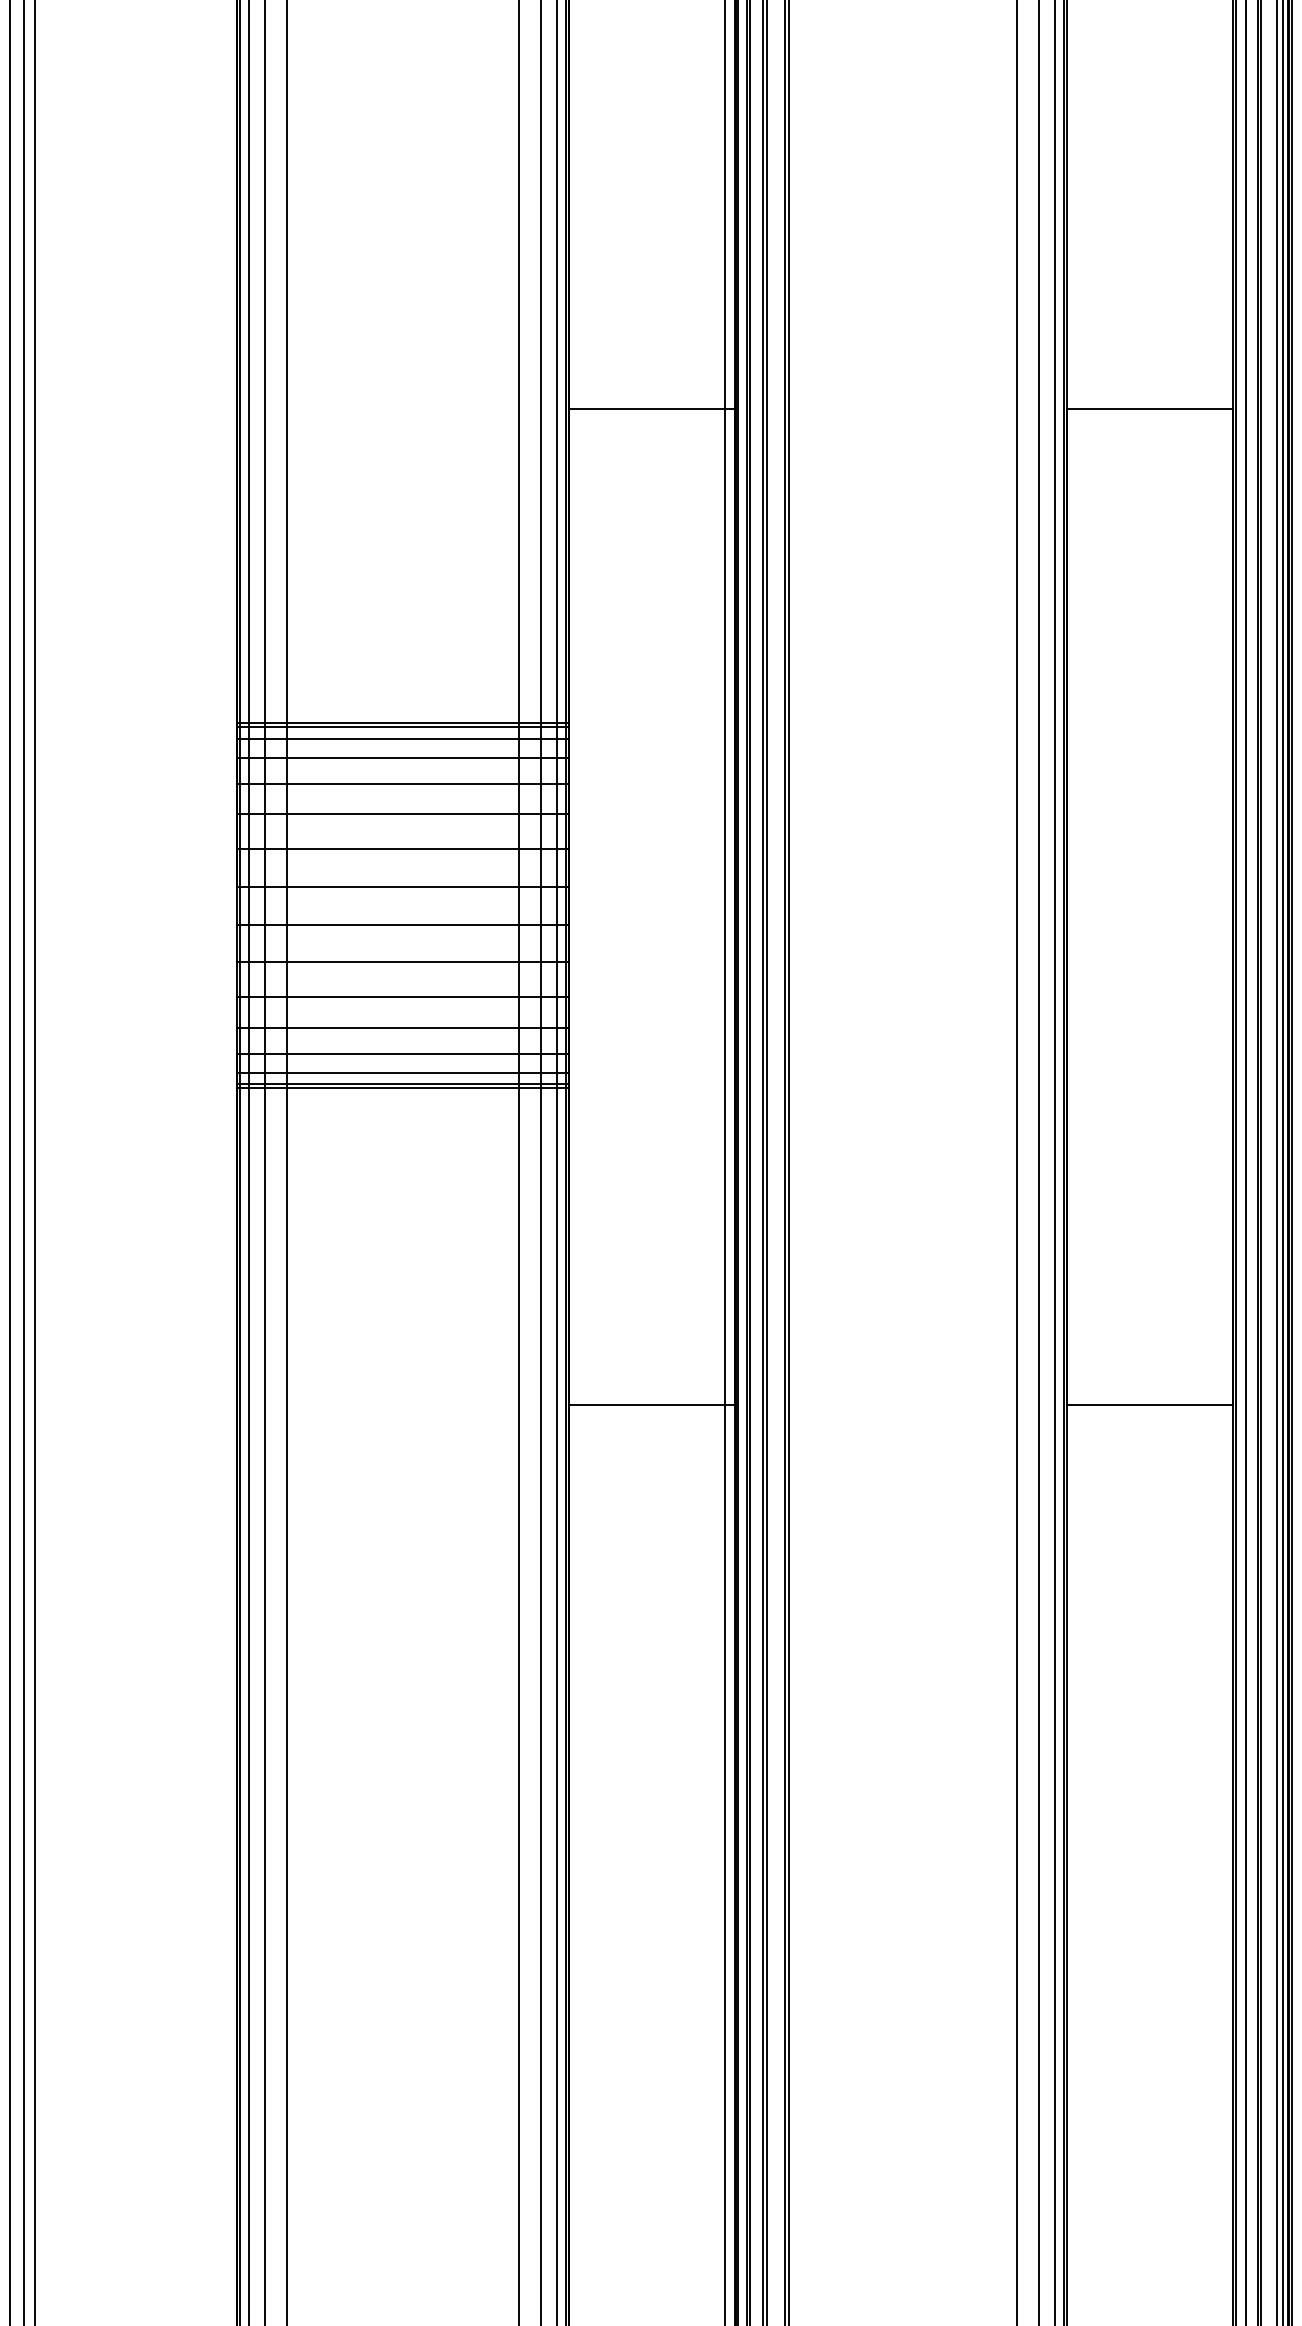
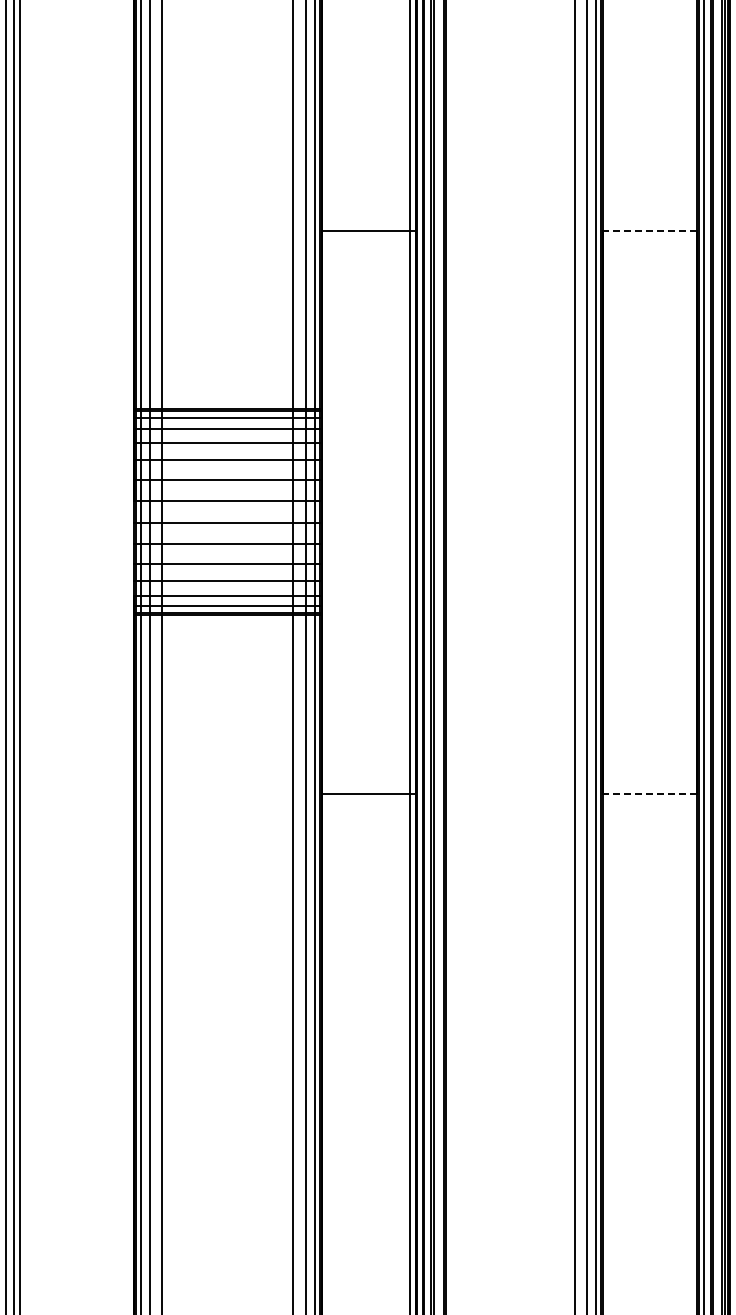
line: (1150, 409) -> (650, 231), solid -> dashed
line: (1150, 1405) -> (650, 794), solid -> dashed

